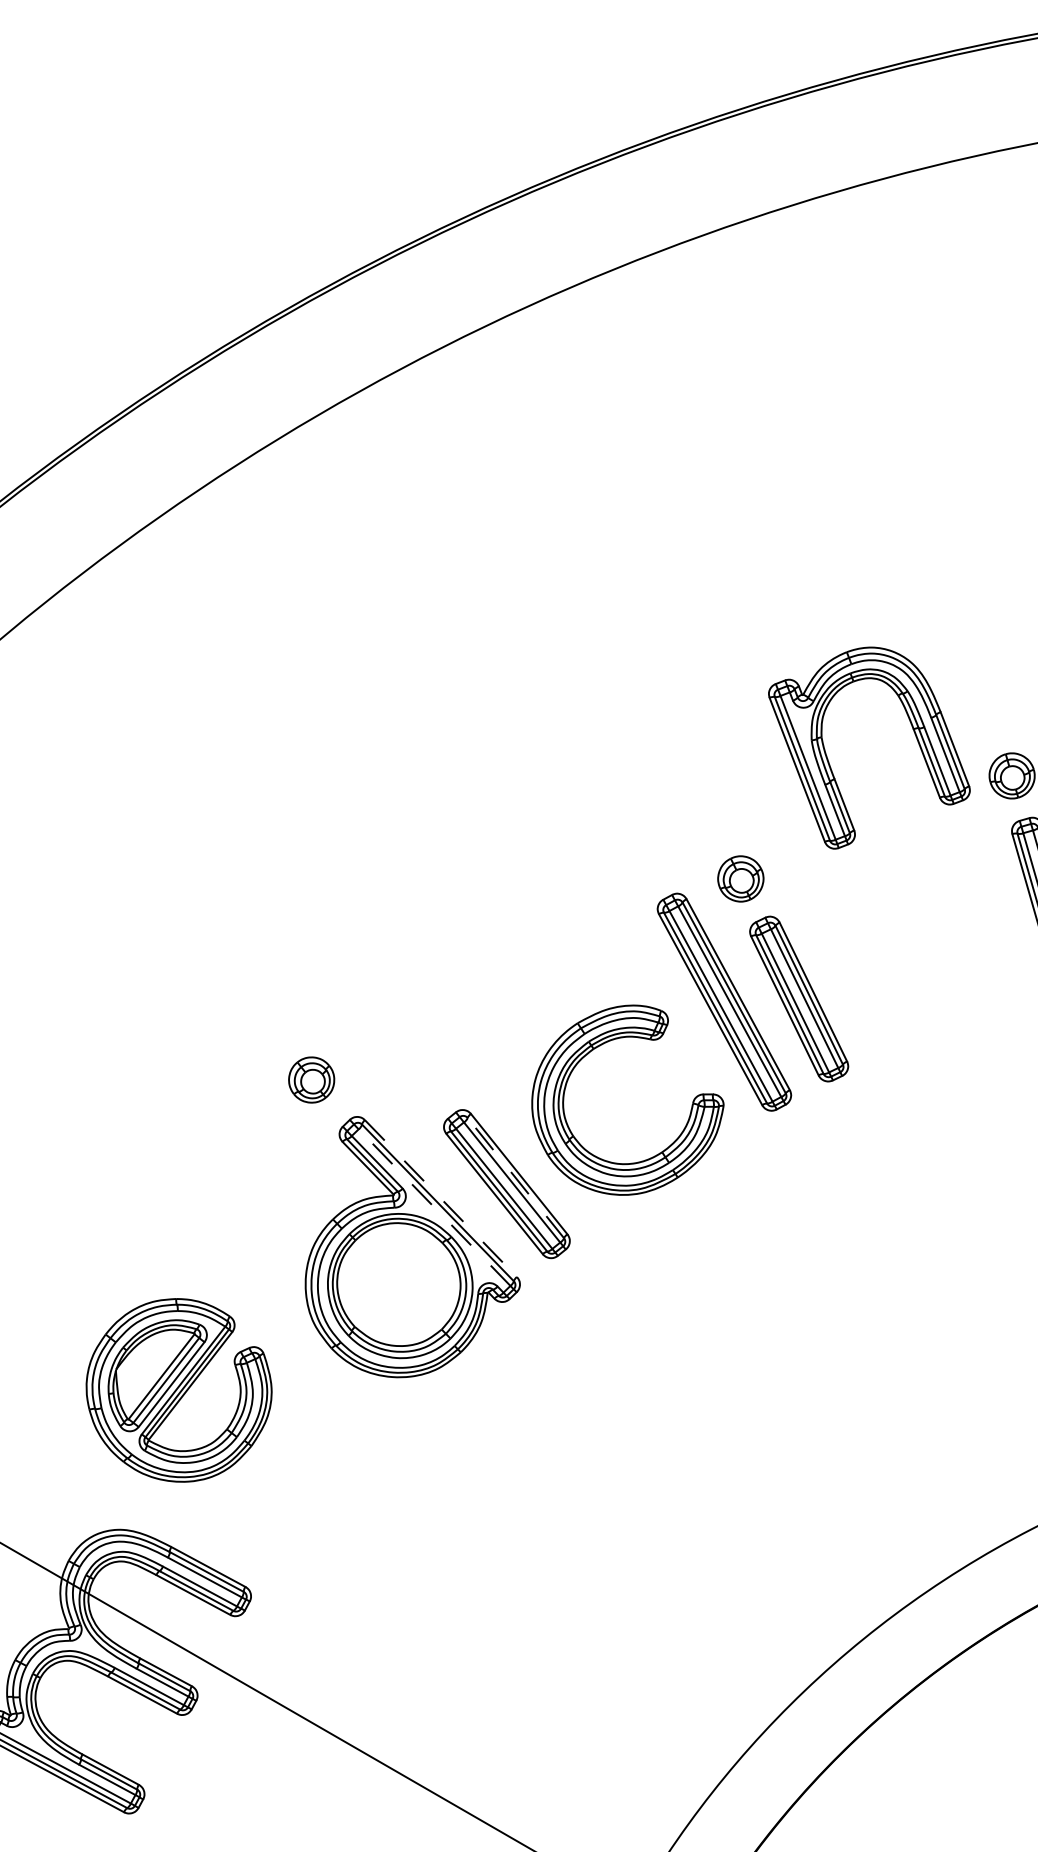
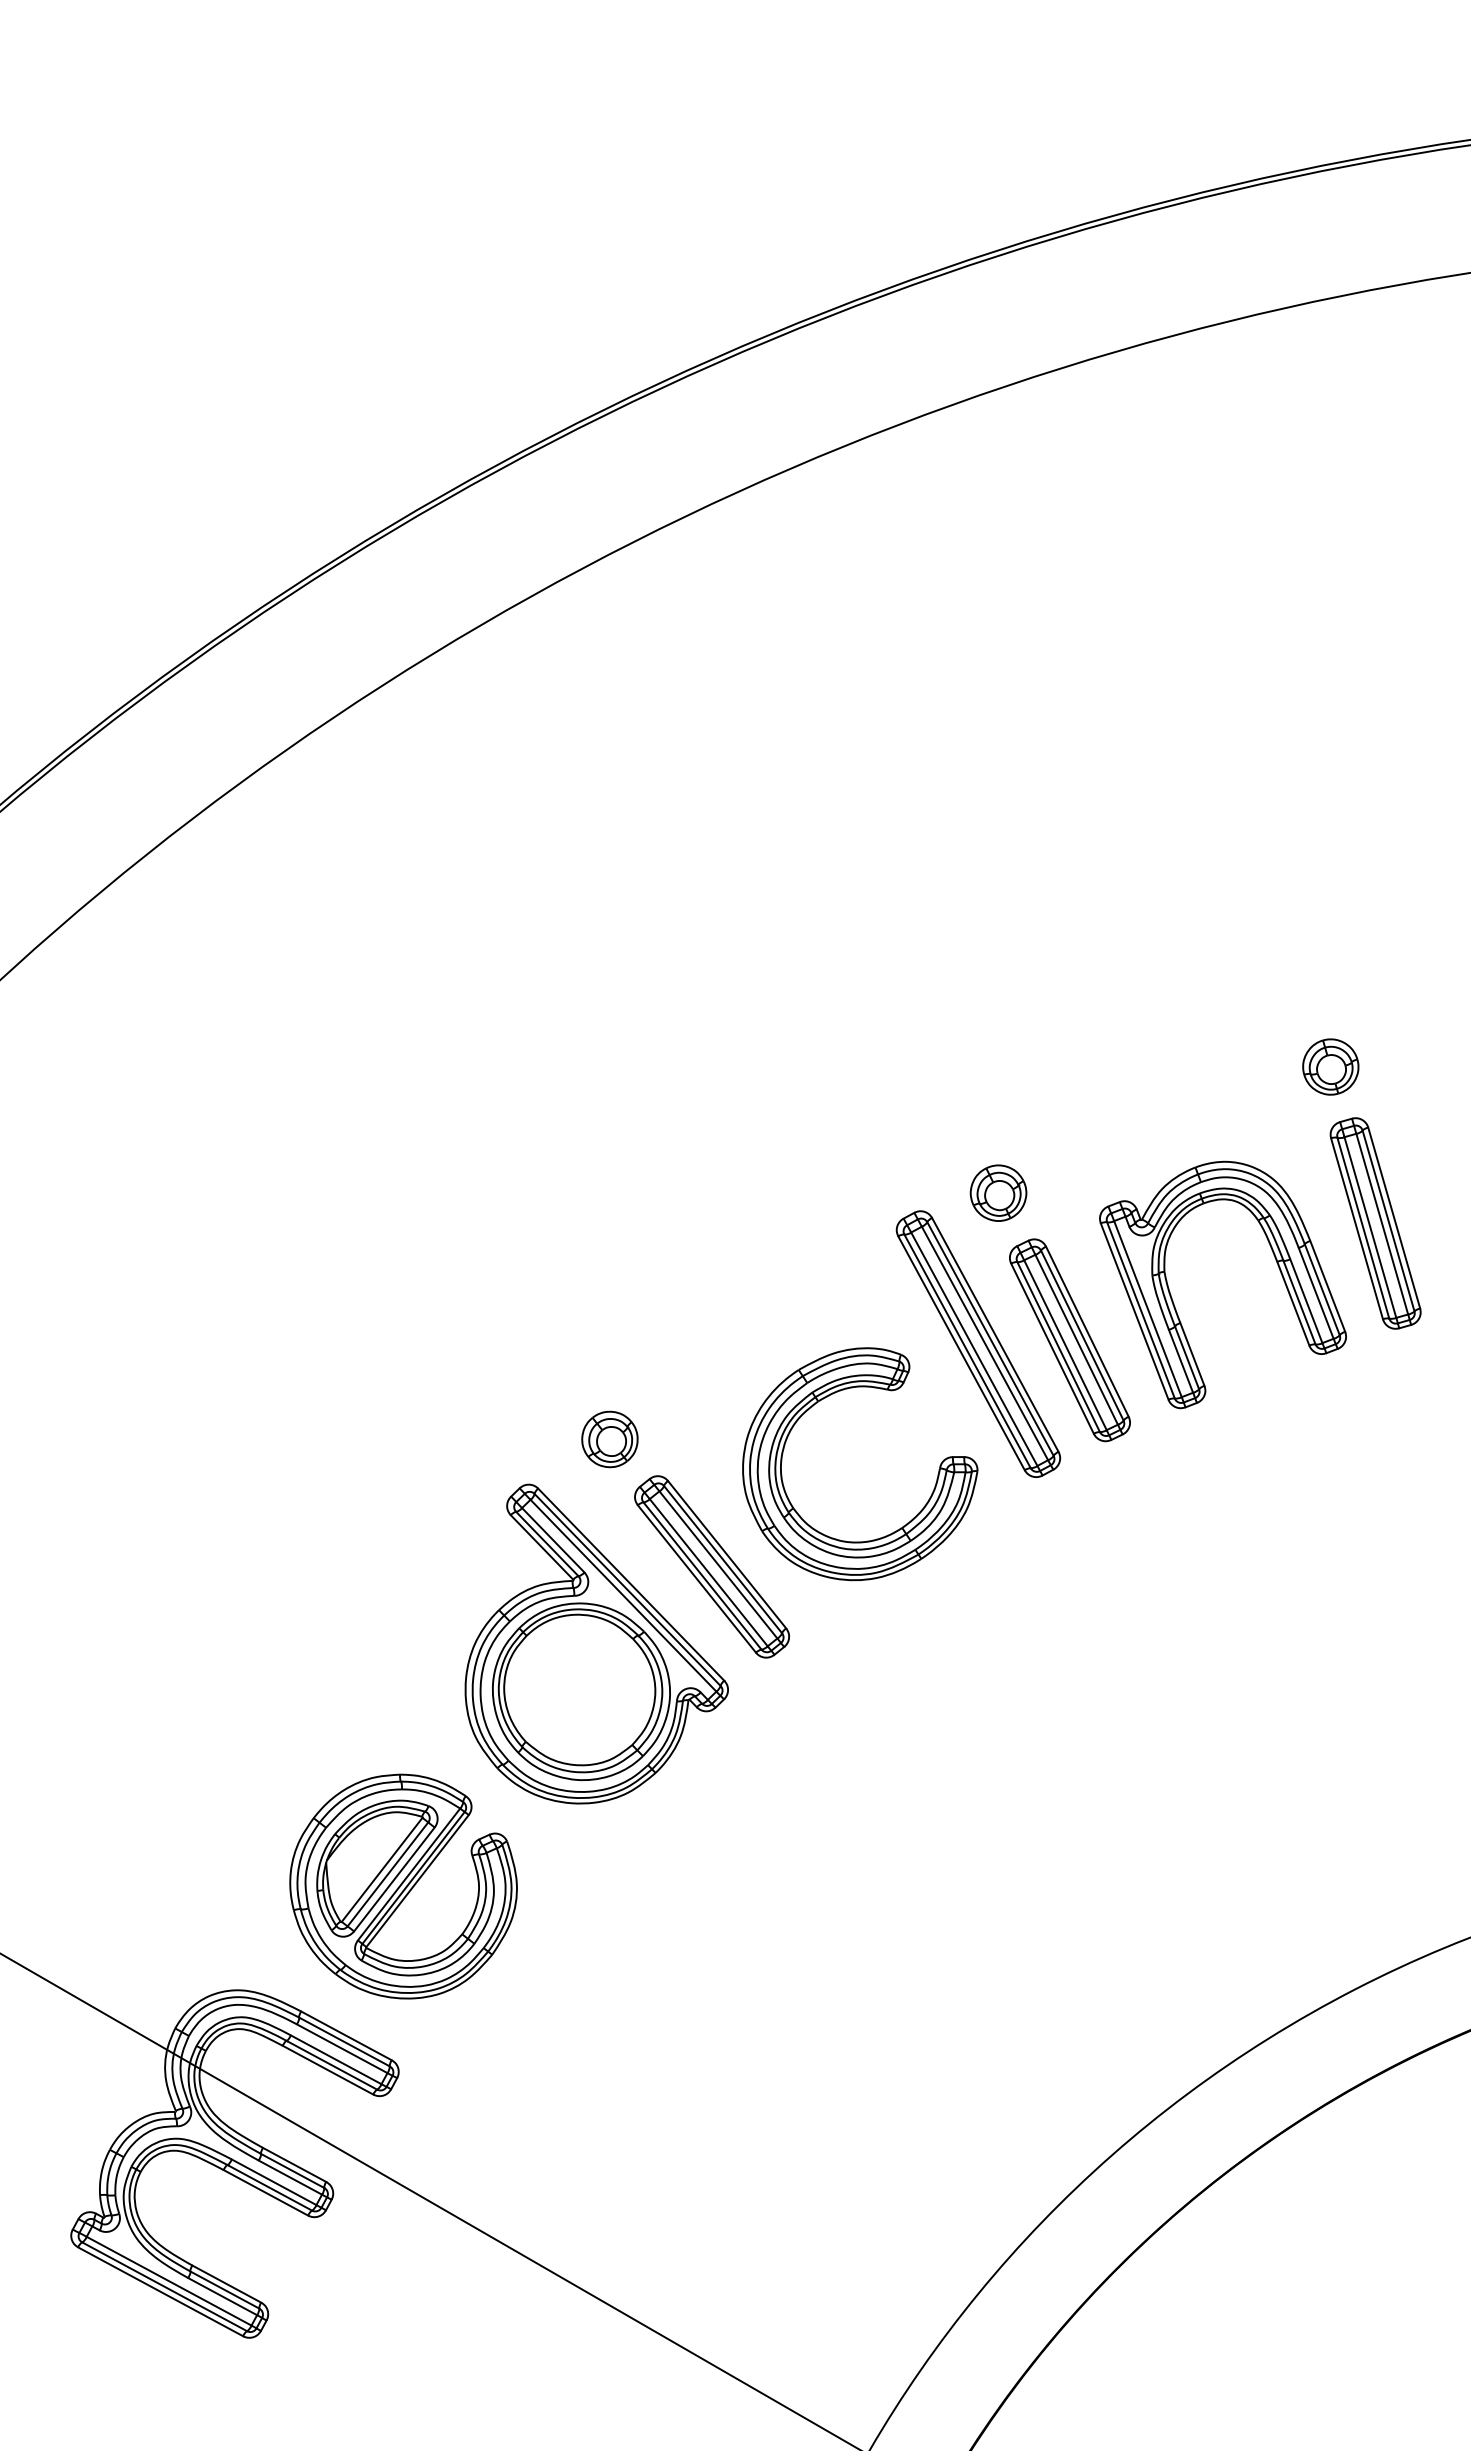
part: (828, 760) -> (1173, 1300), moved
part: (311, 1080) -> (609, 1439), moved
line: (515, 1178) -> (722, 1559), dashed -> solid
line: (441, 1198) -> (631, 1584), dashed -> solid
line: (434, 1207) -> (623, 1595), dashed -> solid
part: (179, 1390) -> (403, 1886), moved

